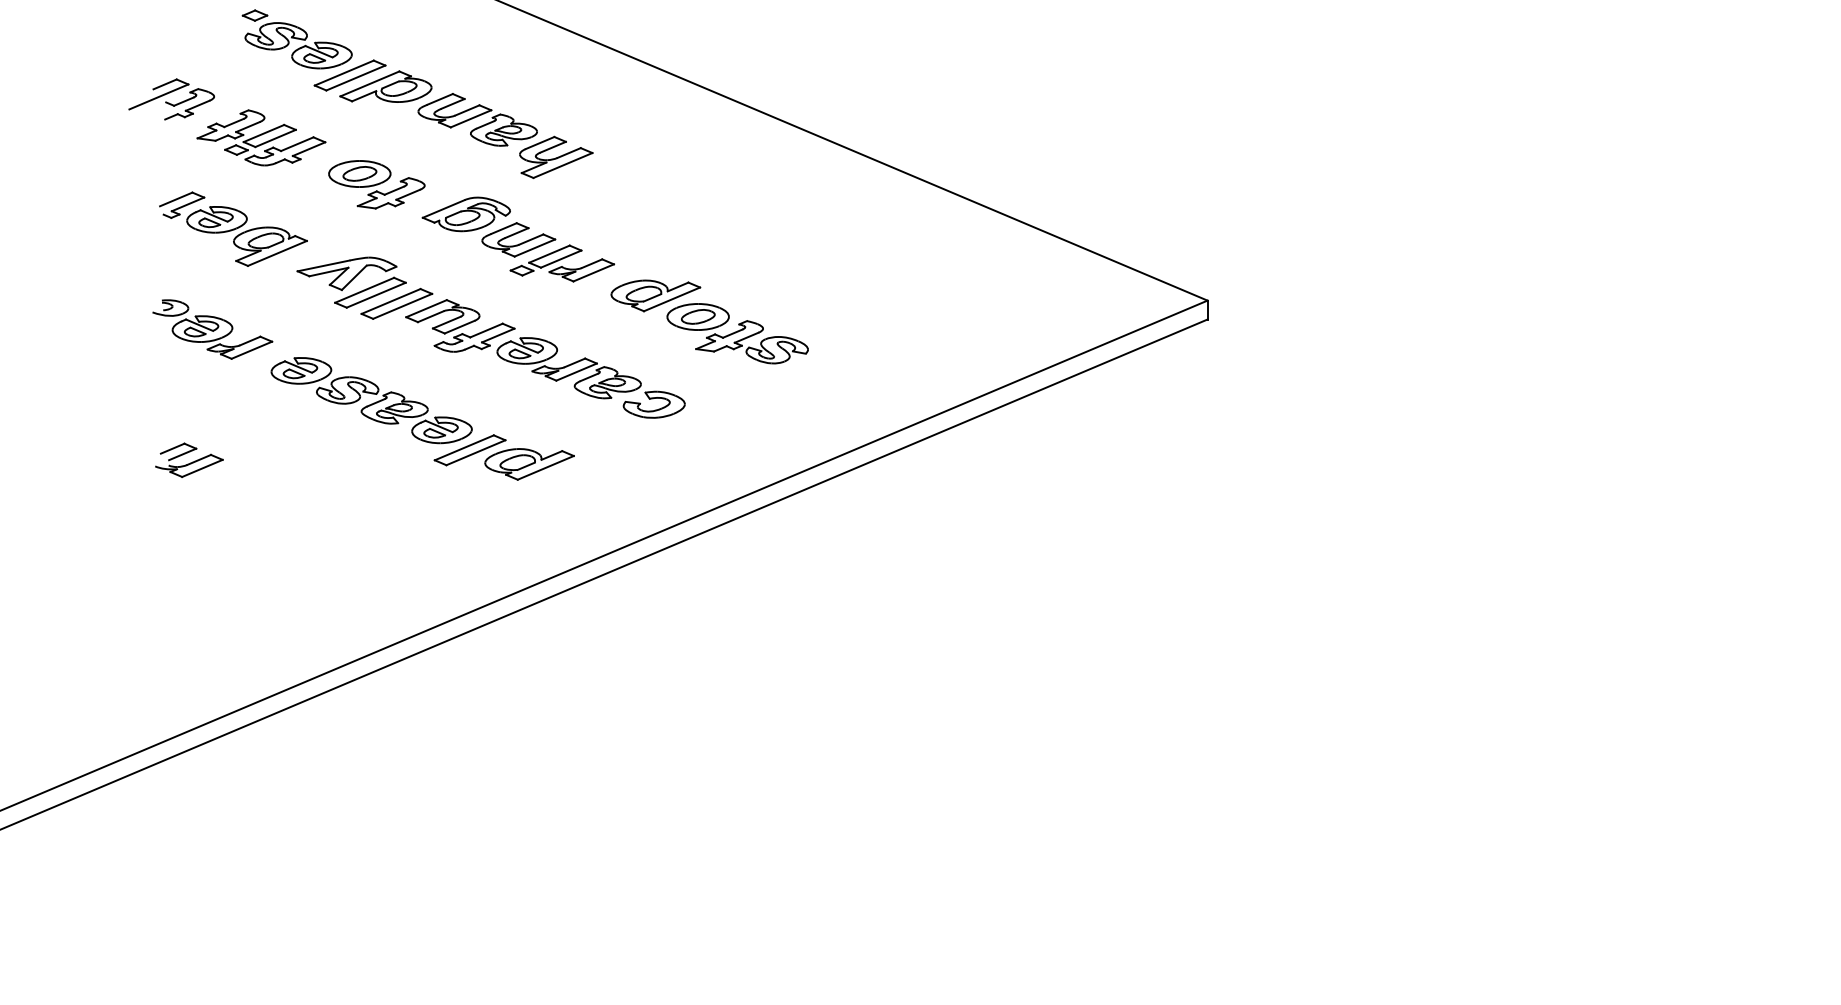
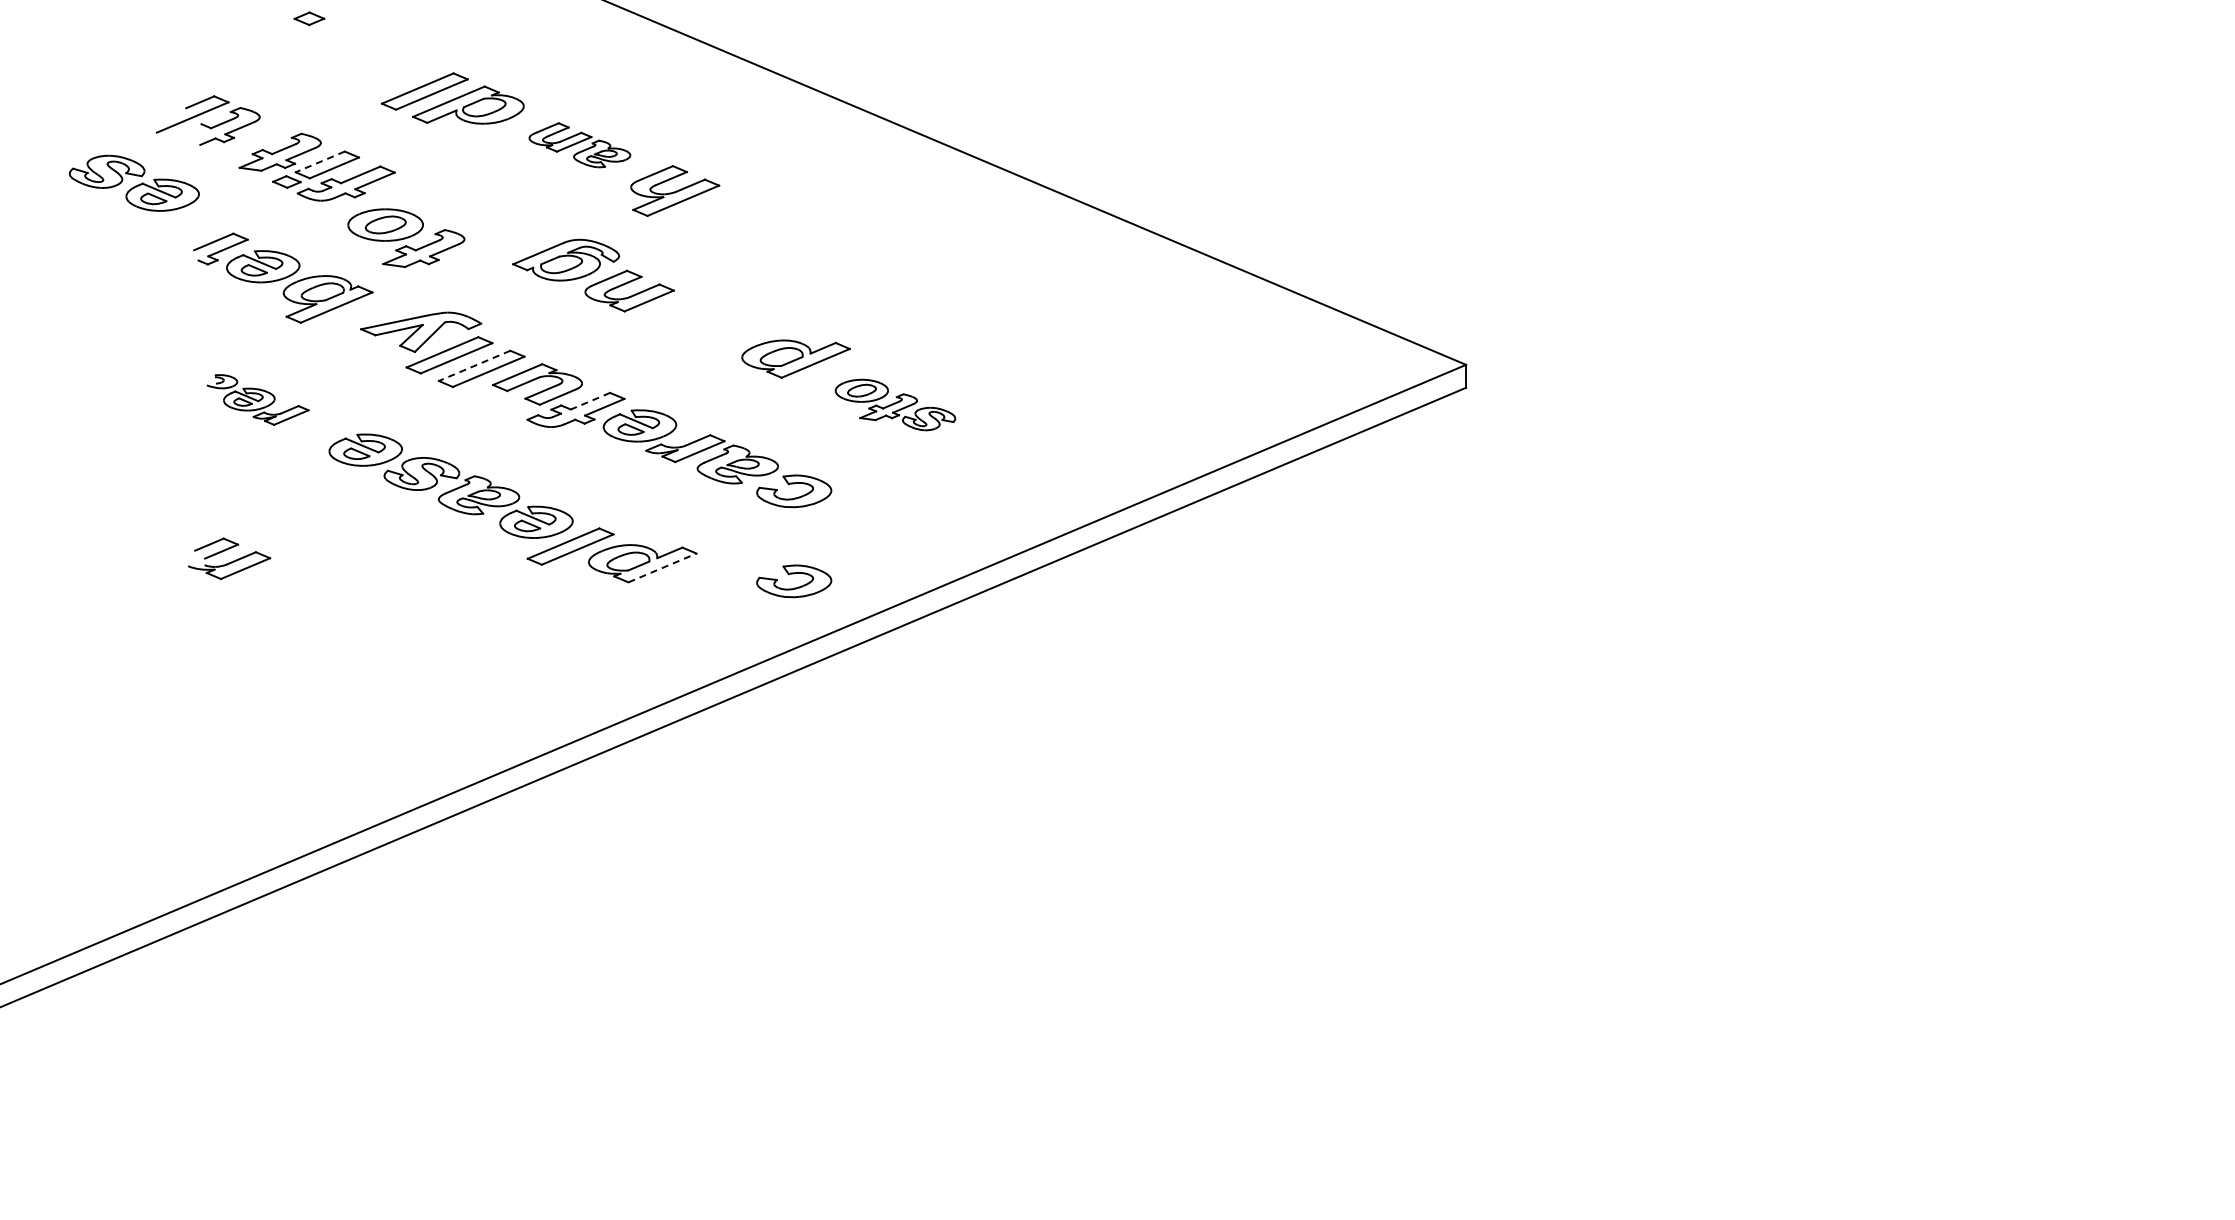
part: (297, 45) -> (133, 182), moved
part: (477, 119) -> (579, 144), size x0.7
line: (264, 133) -> (320, 161), solid -> dashed
part: (376, 184) -> (406, 237), moved
part: (562, 263) -> (682, 319), removed
line: (390, 301) -> (474, 365), solid -> dashed
part: (212, 329) -> (257, 399), size x0.7
line: (486, 330) -> (590, 401), solid -> dashed
part: (737, 333) -> (895, 404), size x0.7
line: (545, 467) -> (662, 567), solid -> dashed
part: (654, 479) -> (794, 581), added

